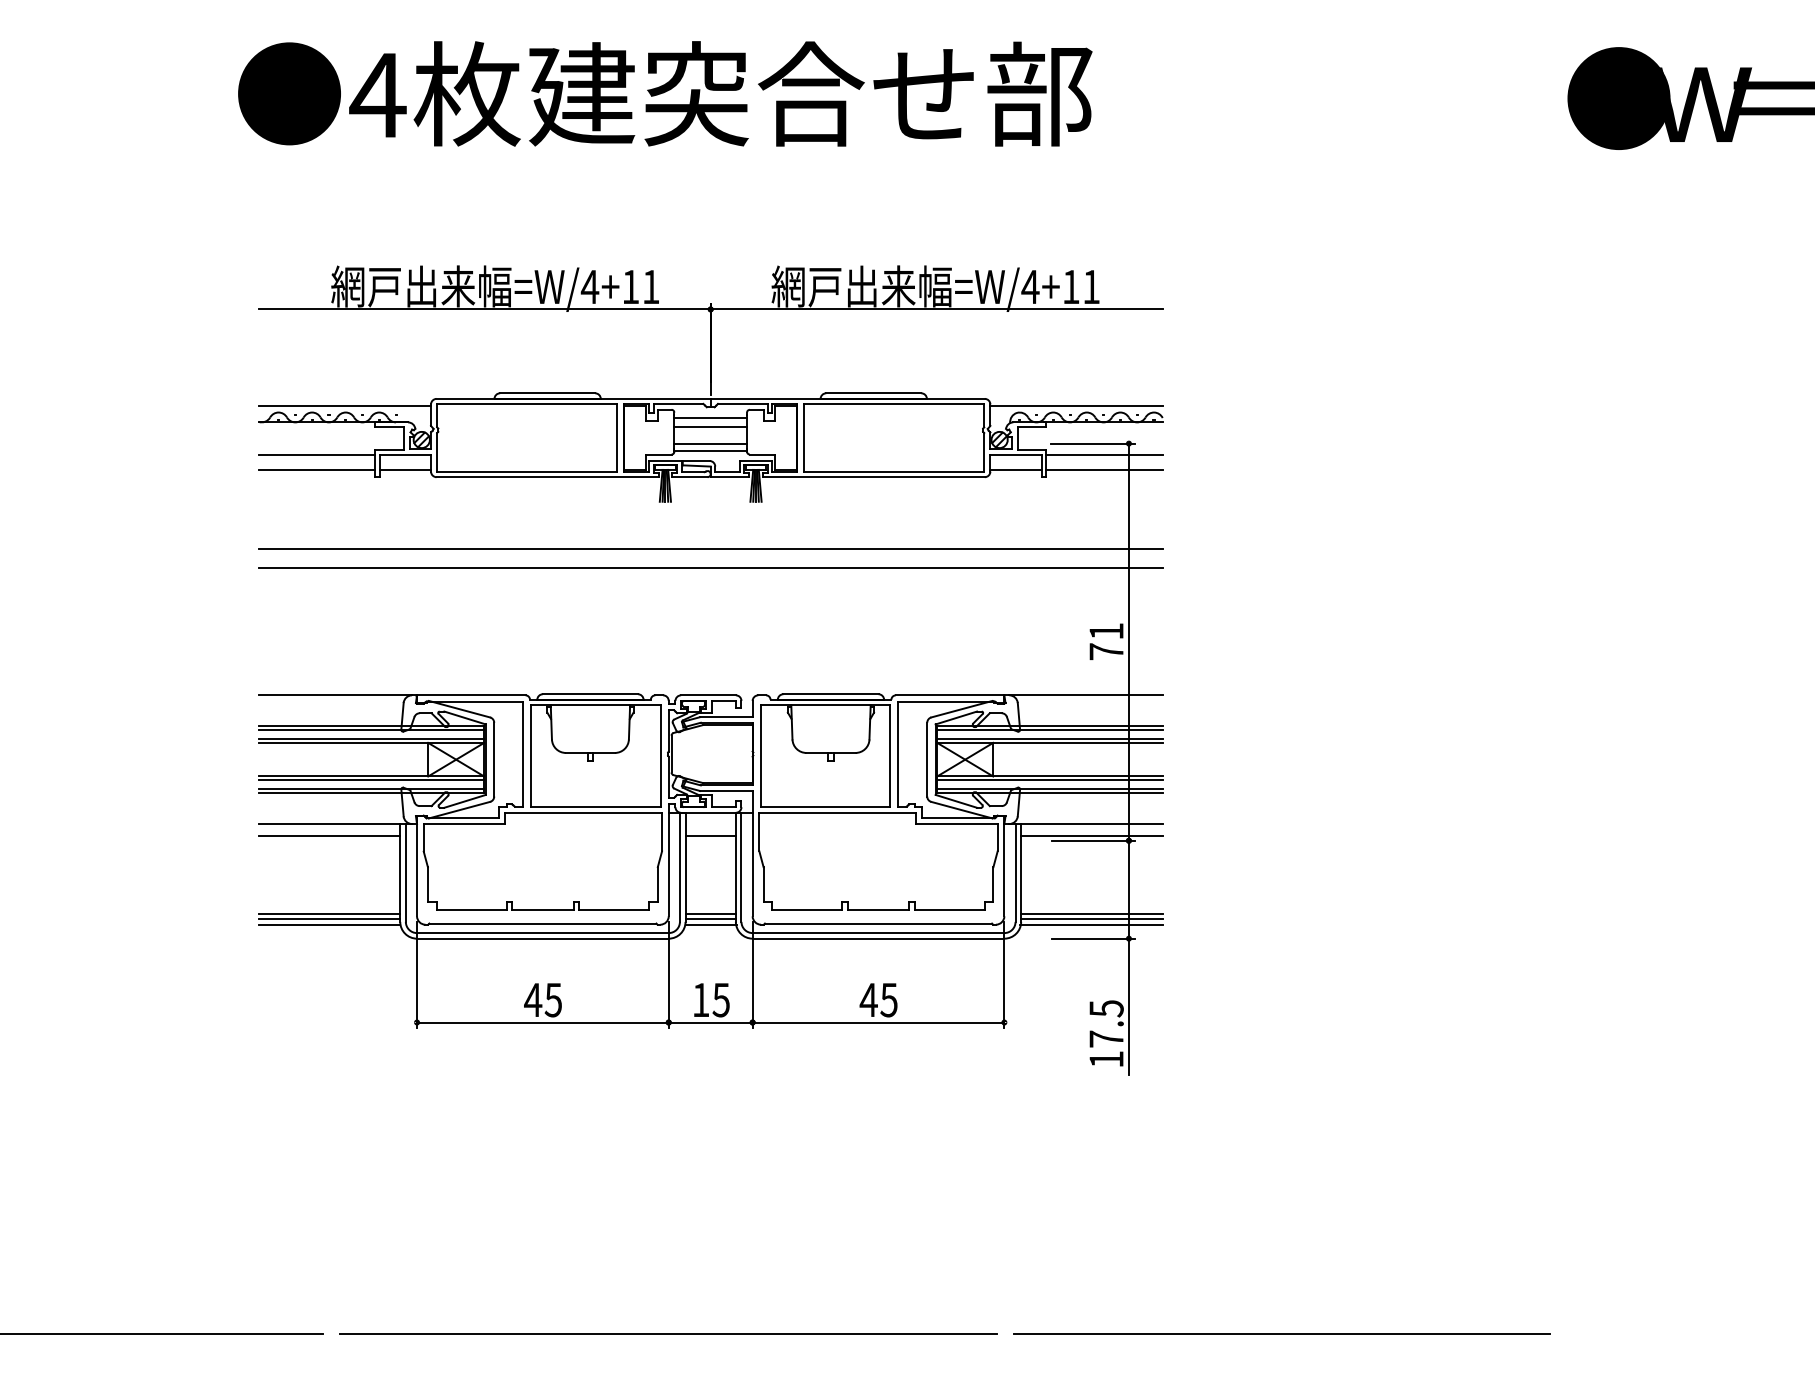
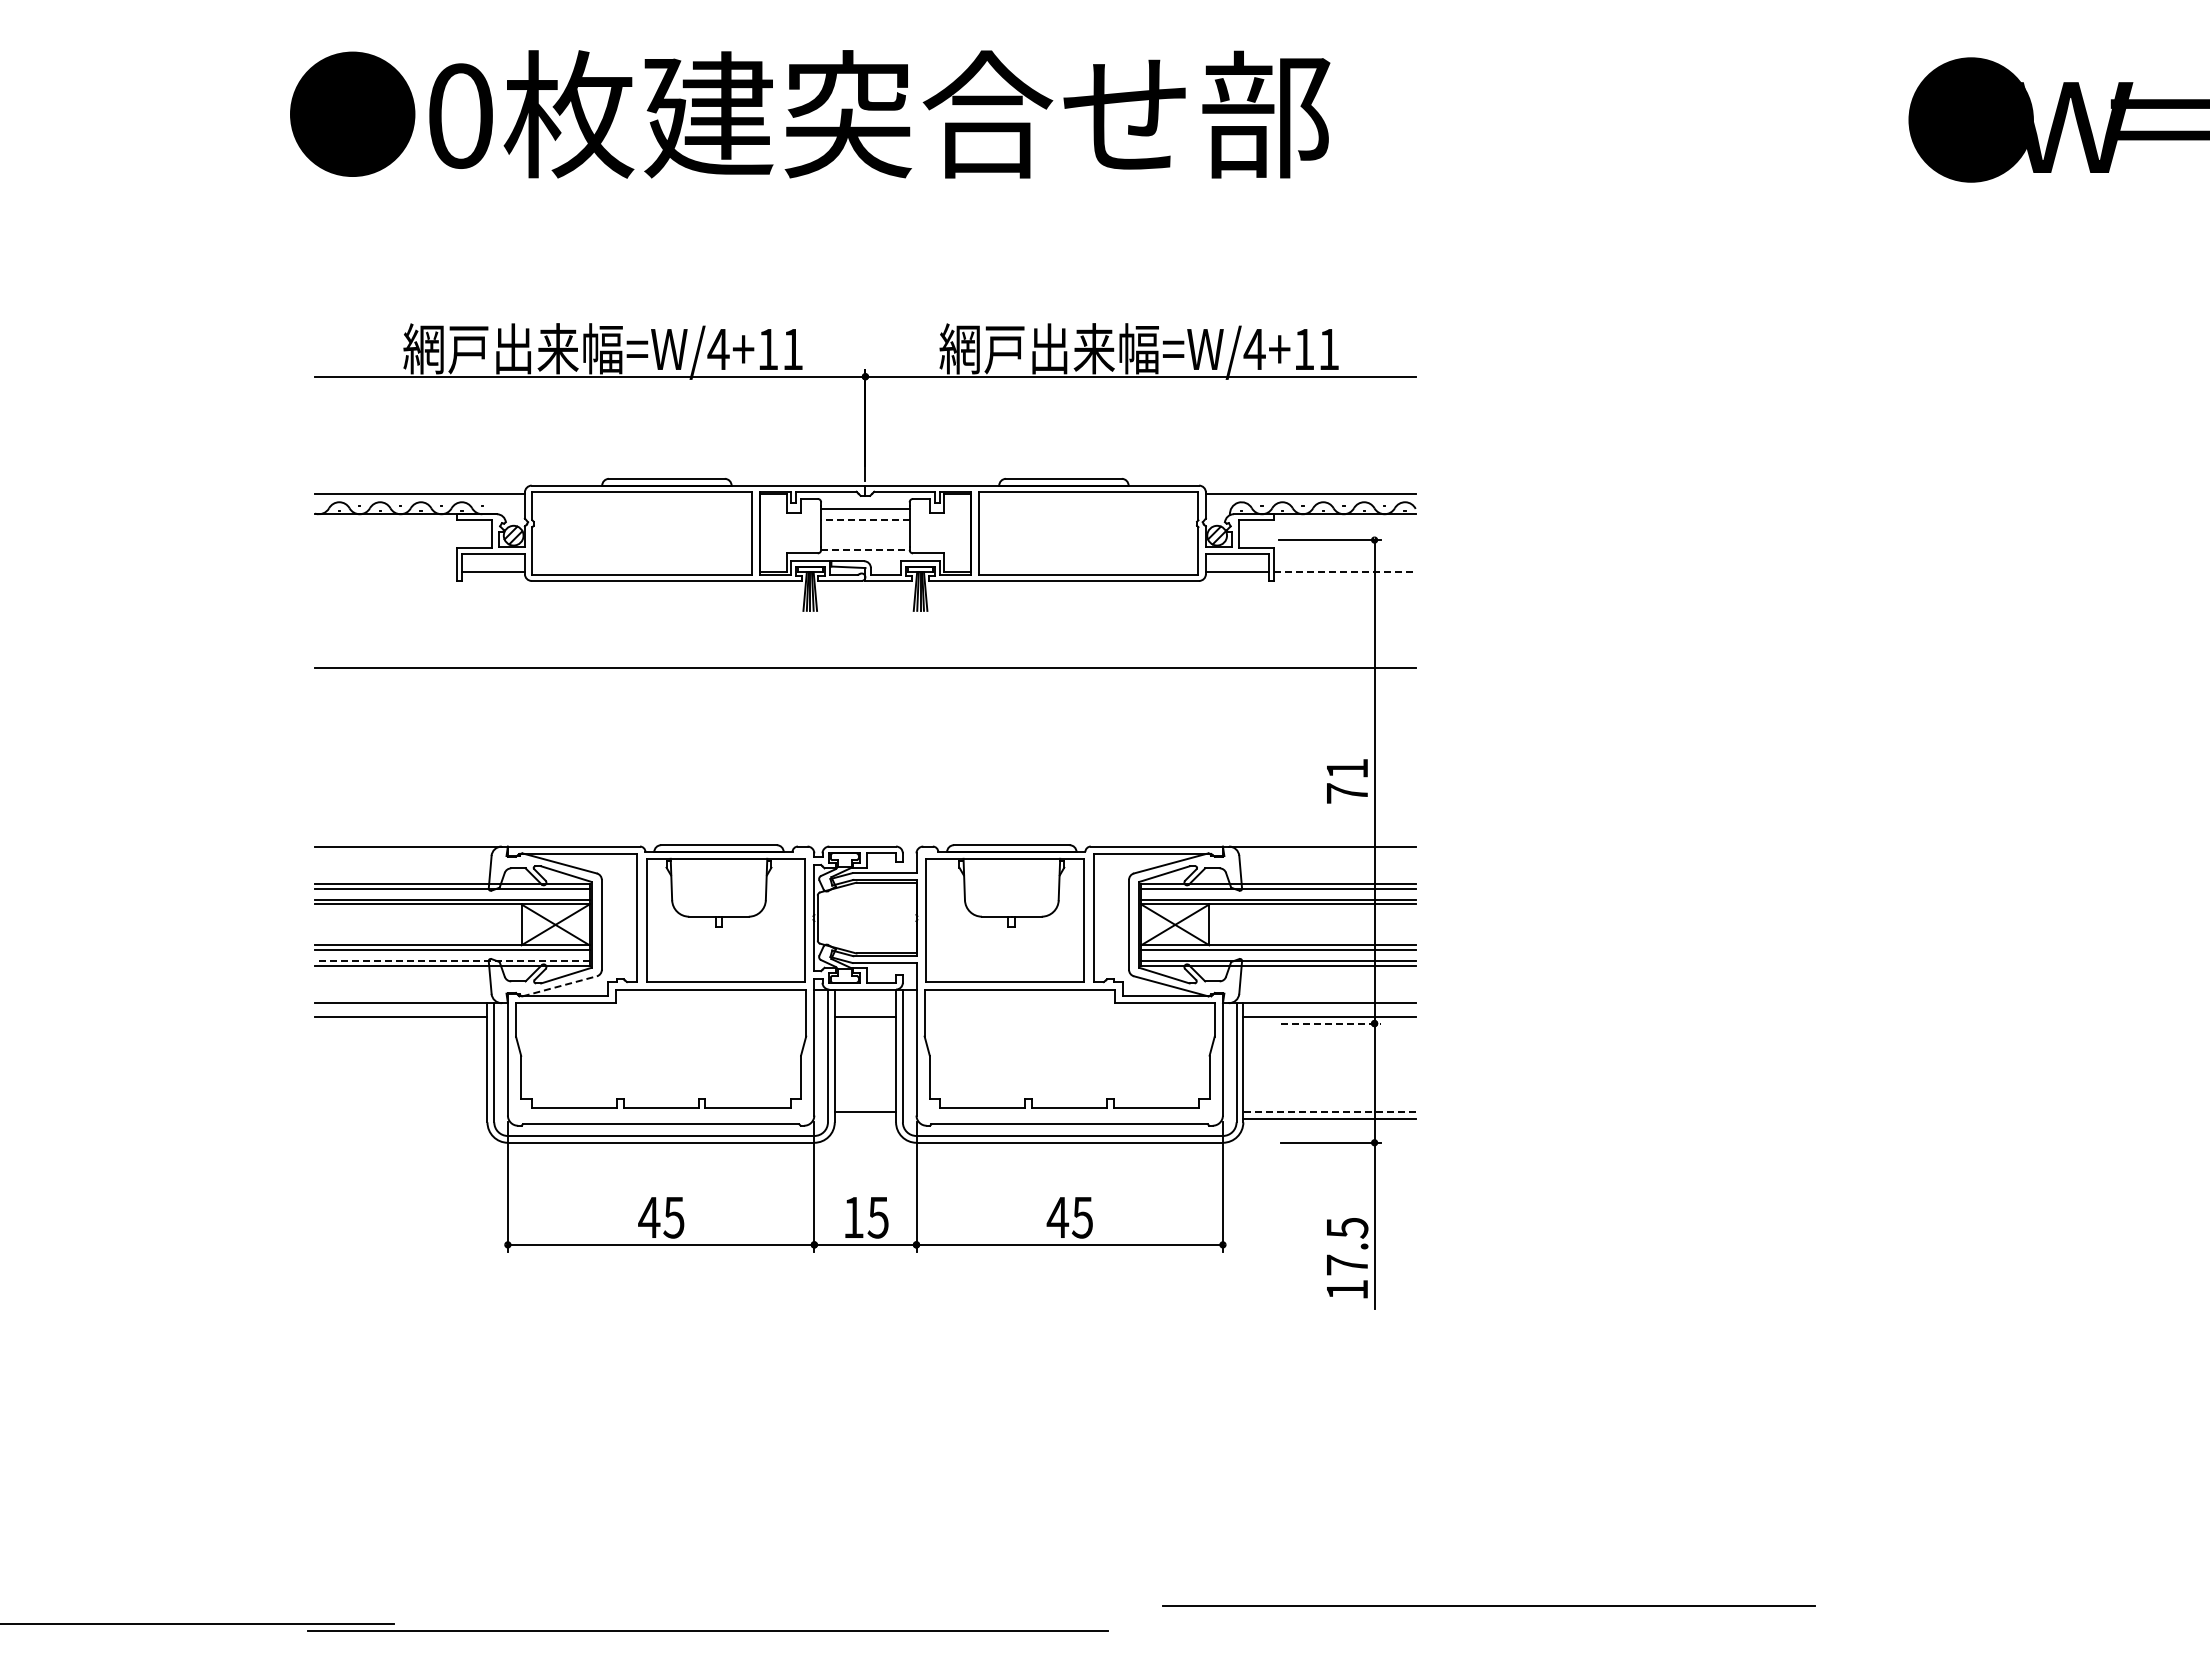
text: (378, 94) -> (460, 115), 4 -> 0
line: (709, 426) -> (864, 519), solid -> dashed
line: (710, 443) -> (865, 540), removed
line: (710, 451) -> (865, 549), solid -> dashed
line: (316, 455) -> (385, 554), removed
line: (1104, 455) -> (1344, 554), removed
line: (316, 470) -> (385, 572), removed
line: (1104, 470) -> (1344, 572), solid -> dashed
line: (710, 567) -> (865, 691), removed
line: (370, 788) -> (451, 960), solid -> dashed
line: (460, 810) -> (560, 986), solid -> dashed
line: (1093, 840) -> (1331, 1023), solid -> dashed
line: (329, 913) -> (401, 1112), removed
line: (1091, 913) -> (1329, 1112), solid -> dashed
line: (329, 918) -> (401, 1118), removed
line: (710, 918) -> (865, 1118), removed
line: (329, 924) -> (401, 1125), removed
line: (710, 924) -> (865, 1125), removed
line: (1091, 924) -> (1328, 1125), removed
line: (668, 1333) -> (707, 1630), moved
line: (1281, 1333) -> (1488, 1605), moved

